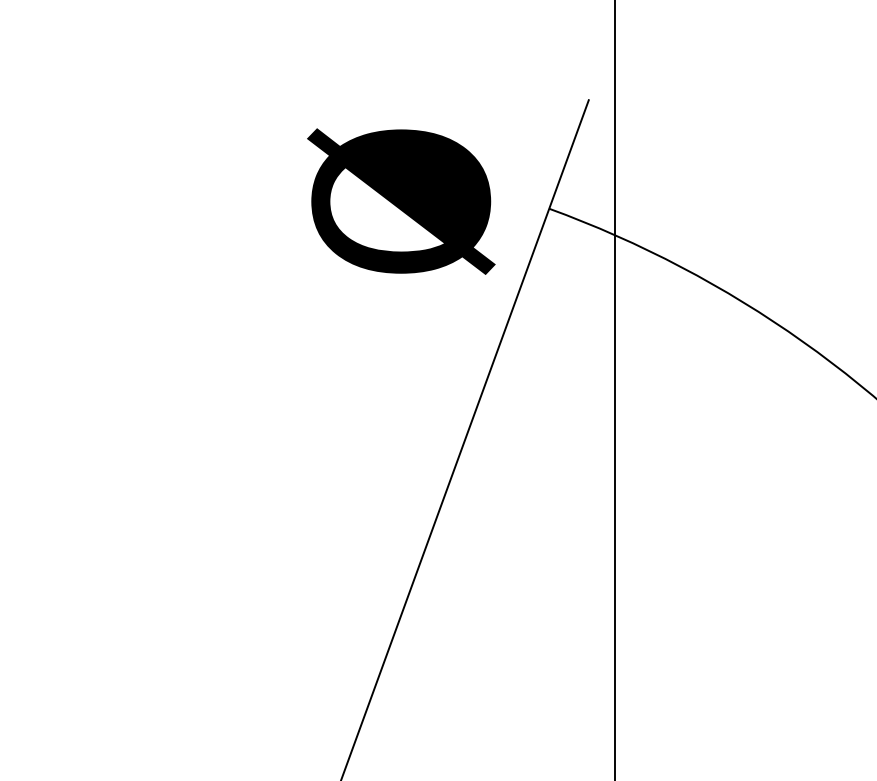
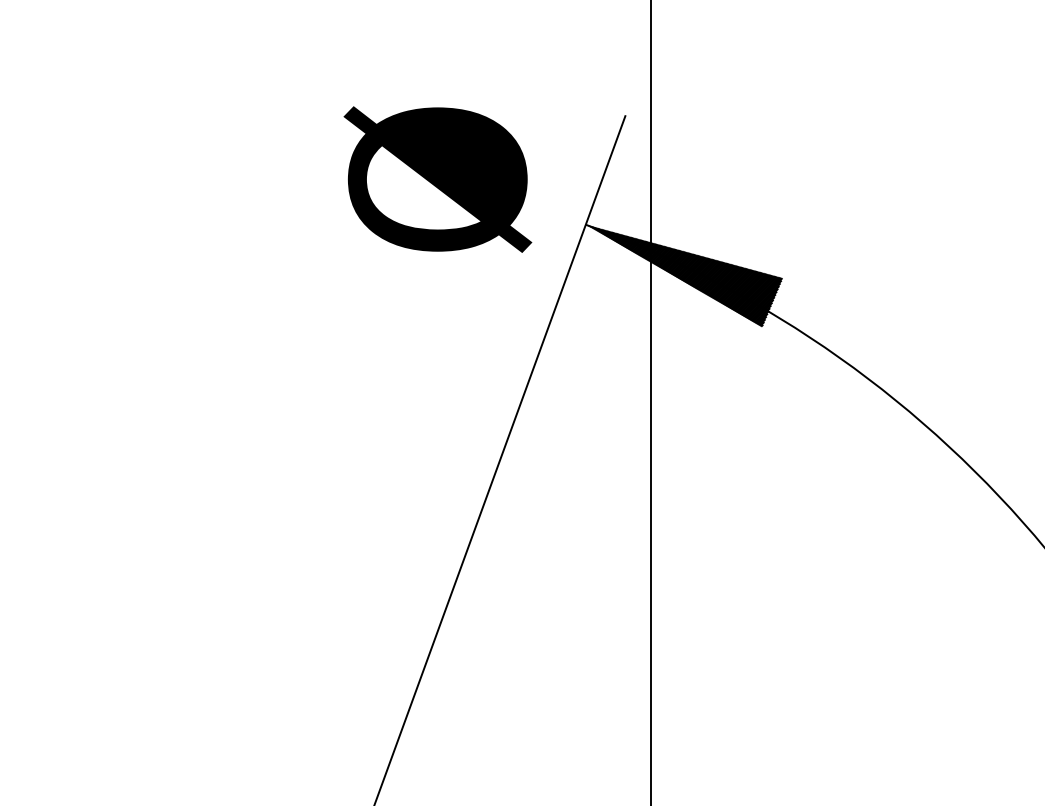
text: (400, 201) -> (437, 179), moved
hatch: (647, 259) -> (684, 275), added

